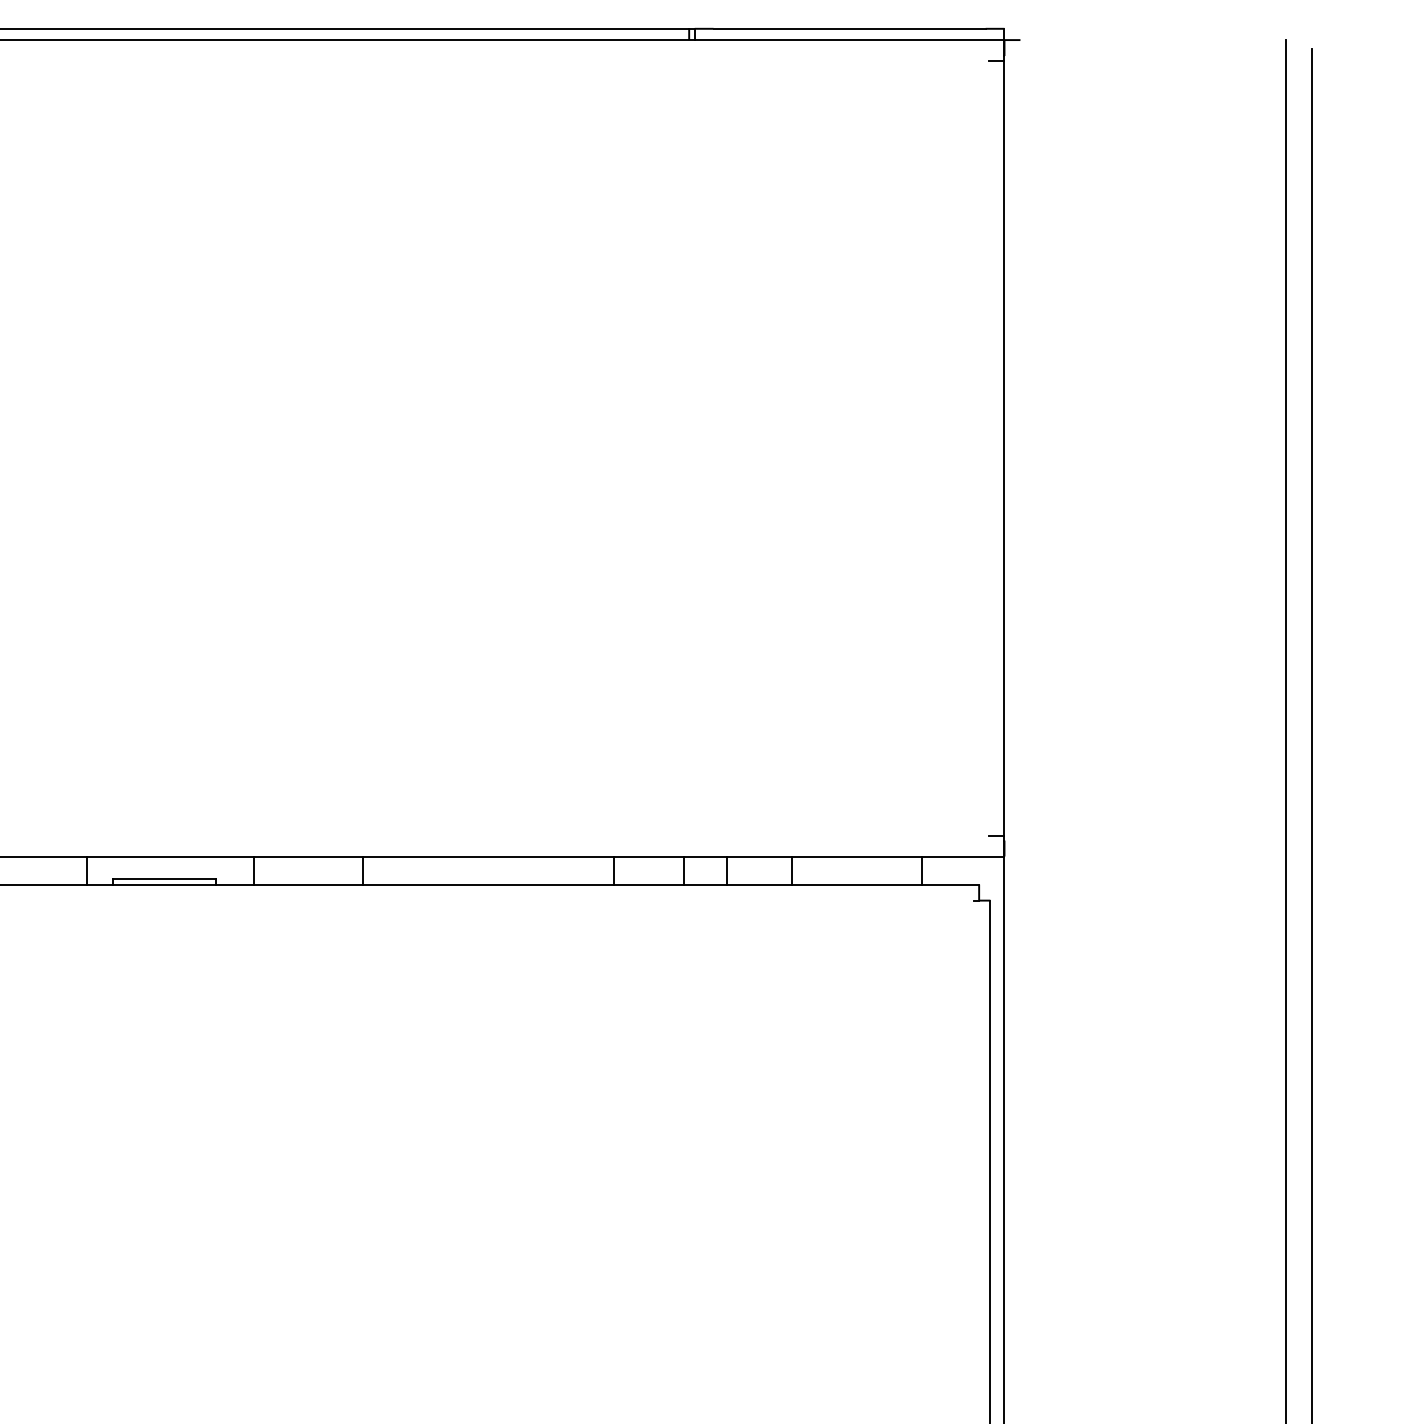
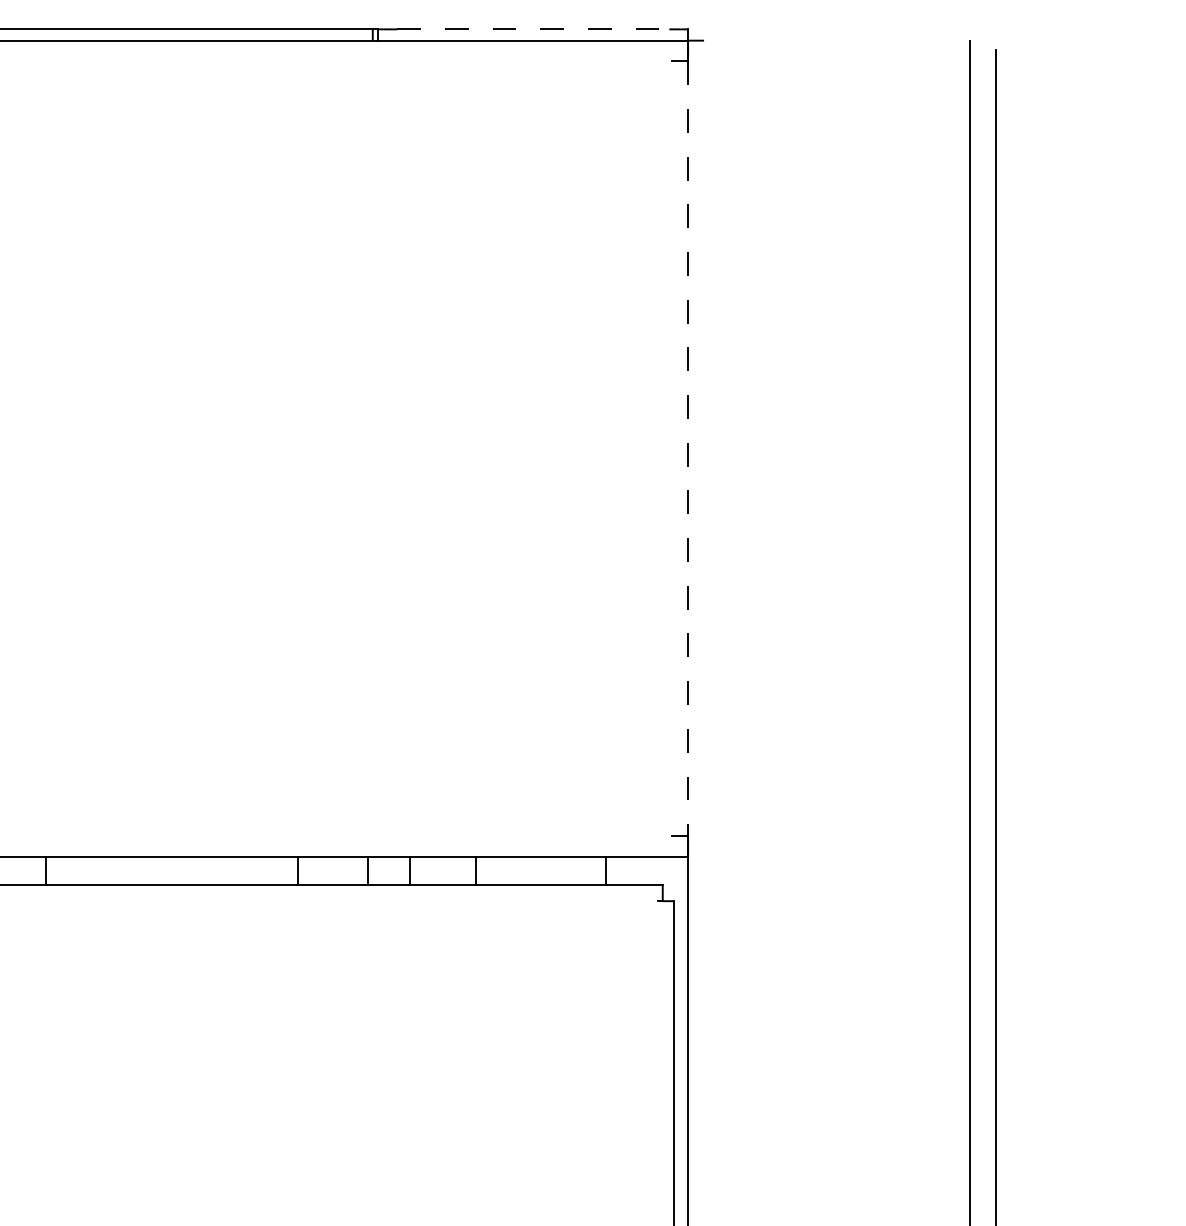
line: (850, 28) -> (534, 29), solid -> dashed
line: (1004, 448) -> (688, 449), solid -> dashed

